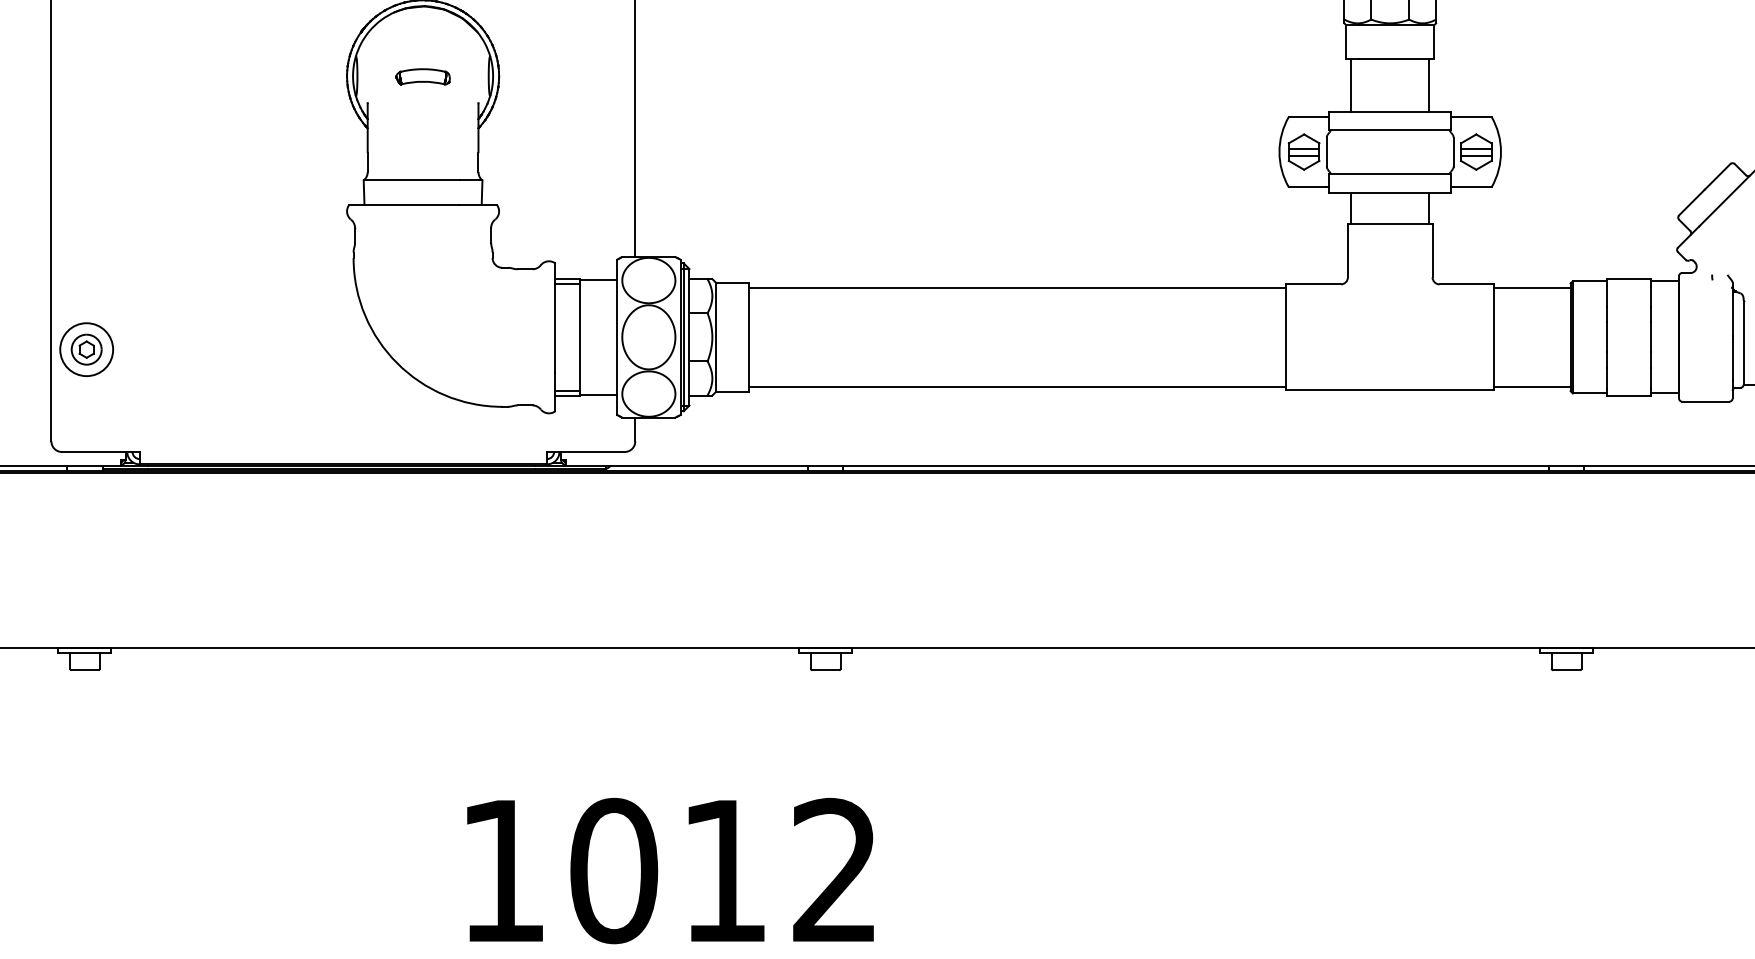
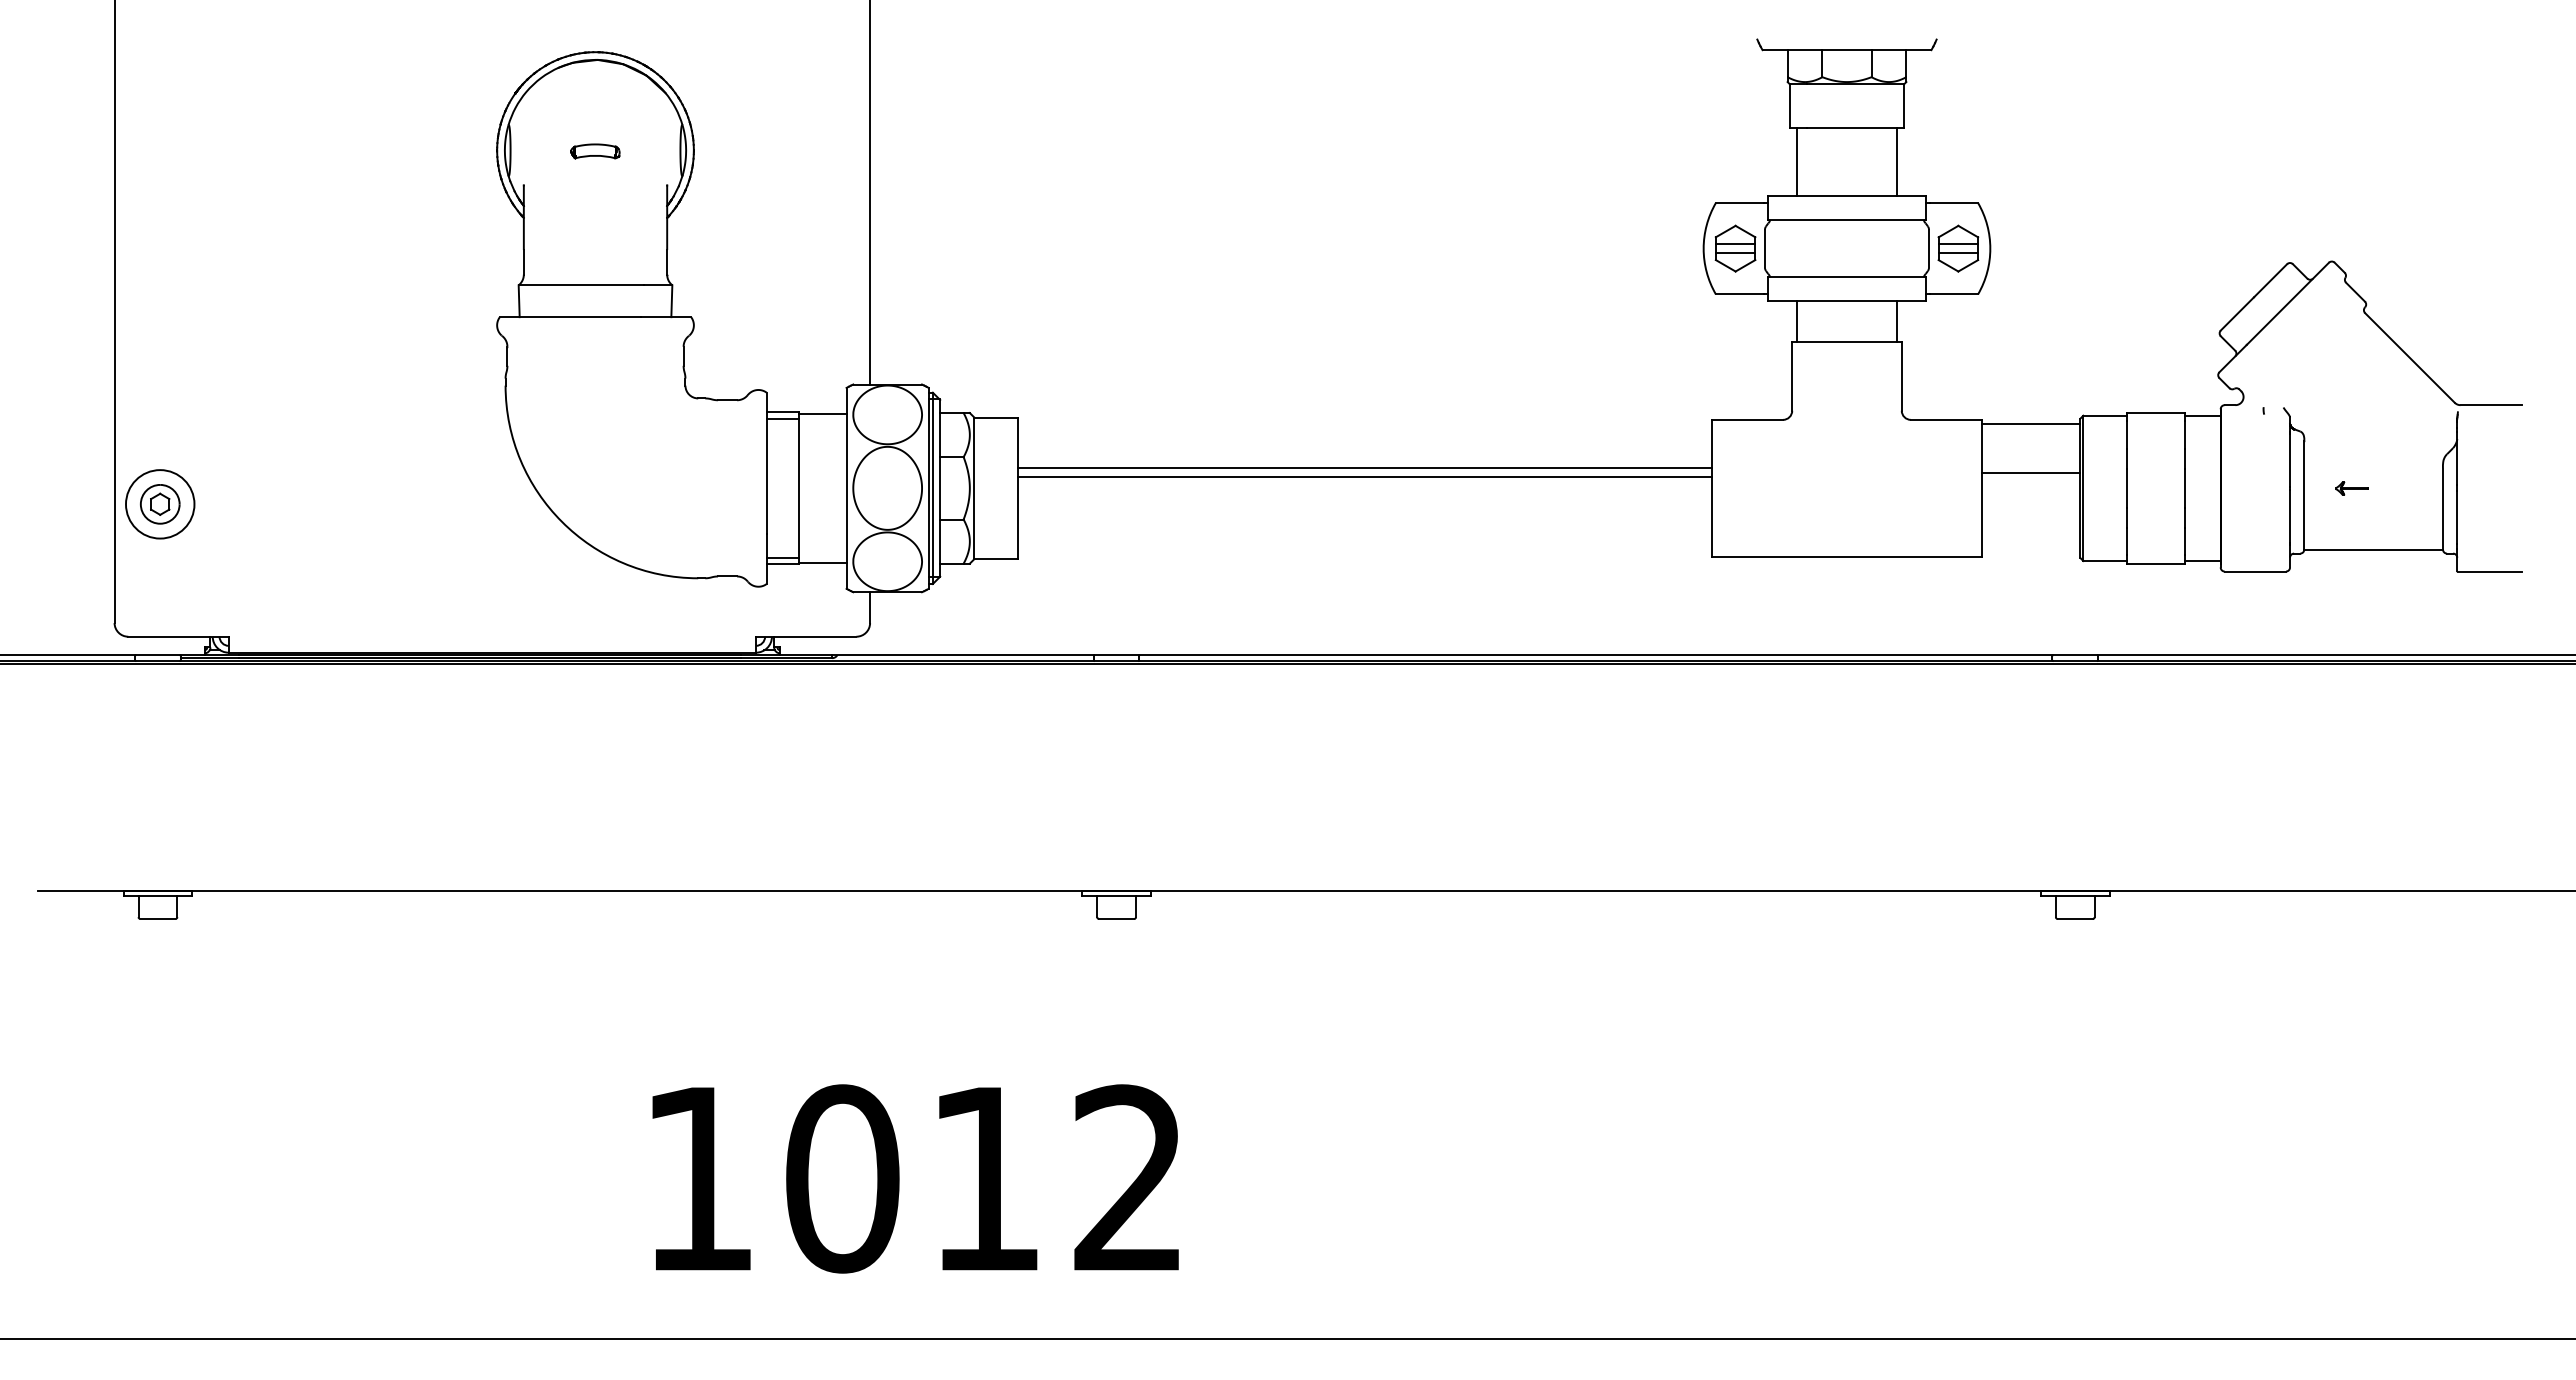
part: (422, 77) -> (594, 151), size x0.7
line: (1017, 287) -> (1364, 468), moved
line: (1017, 386) -> (1364, 477), moved
line: (1532, 386) -> (2030, 473), moved

